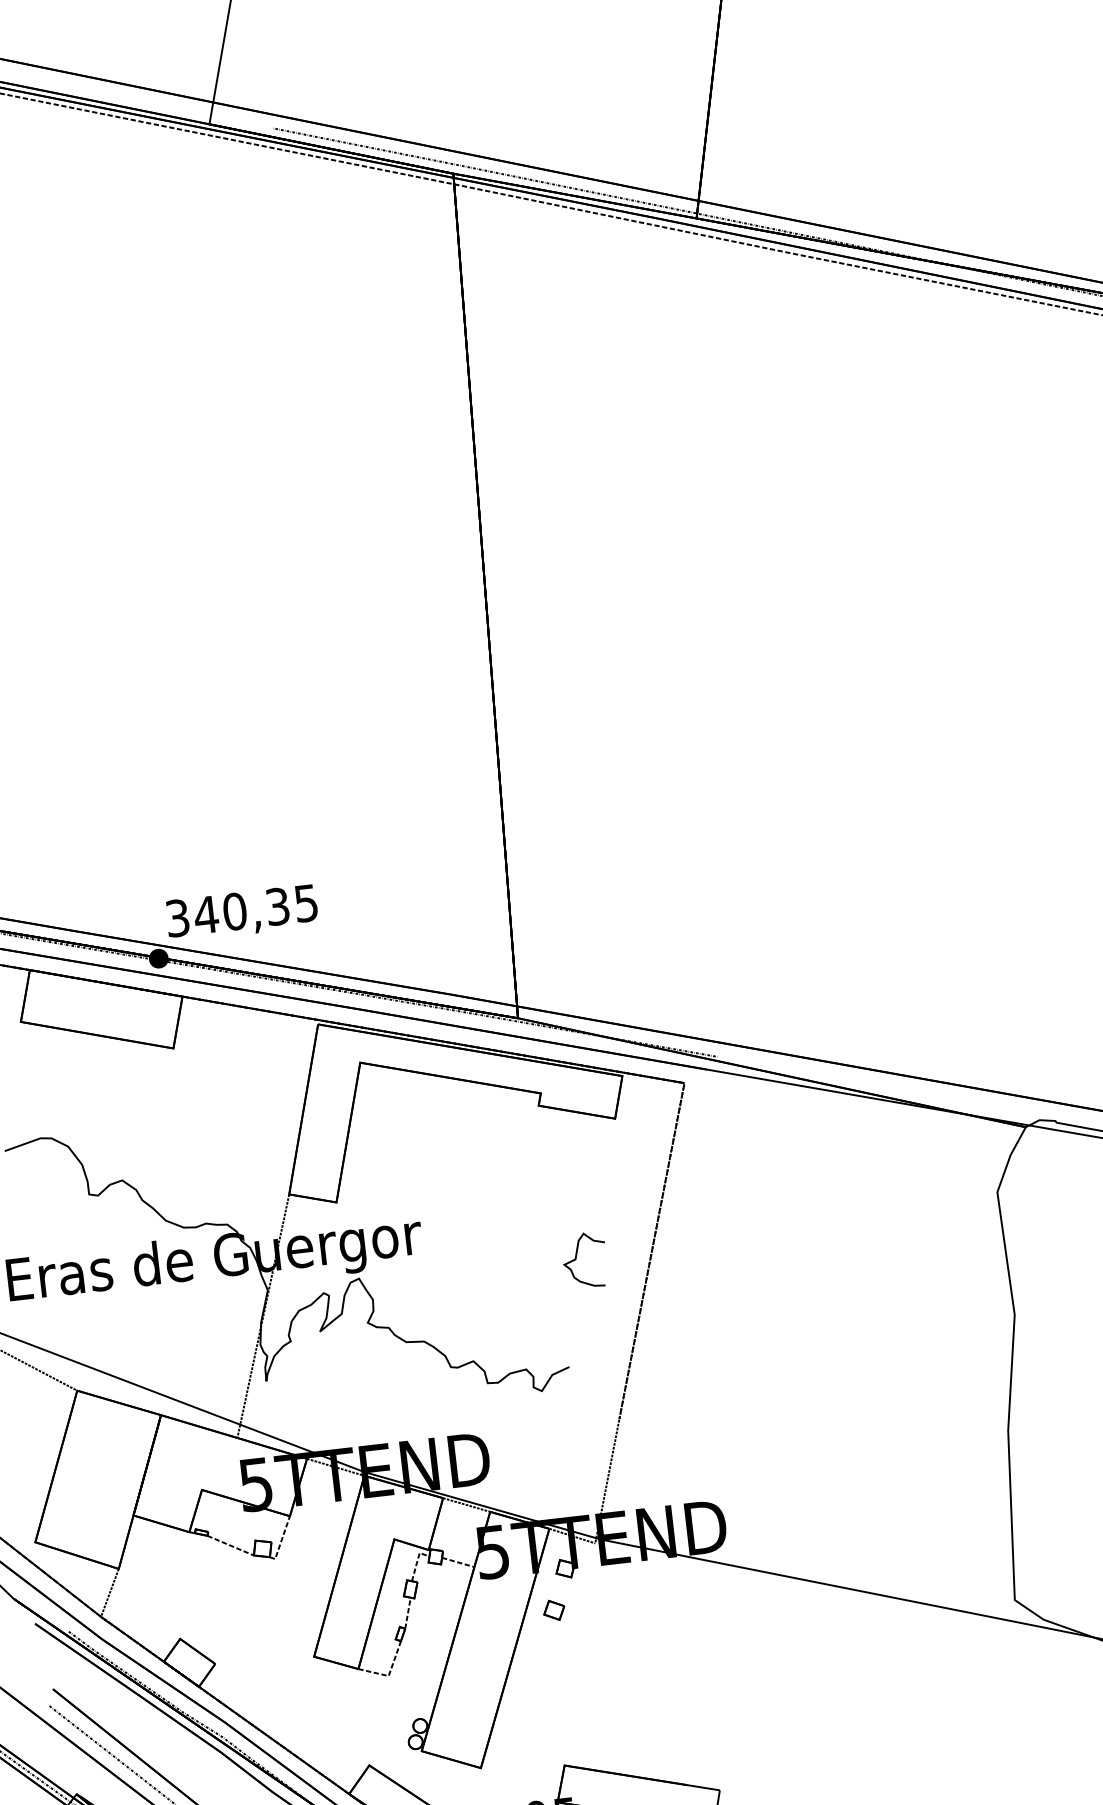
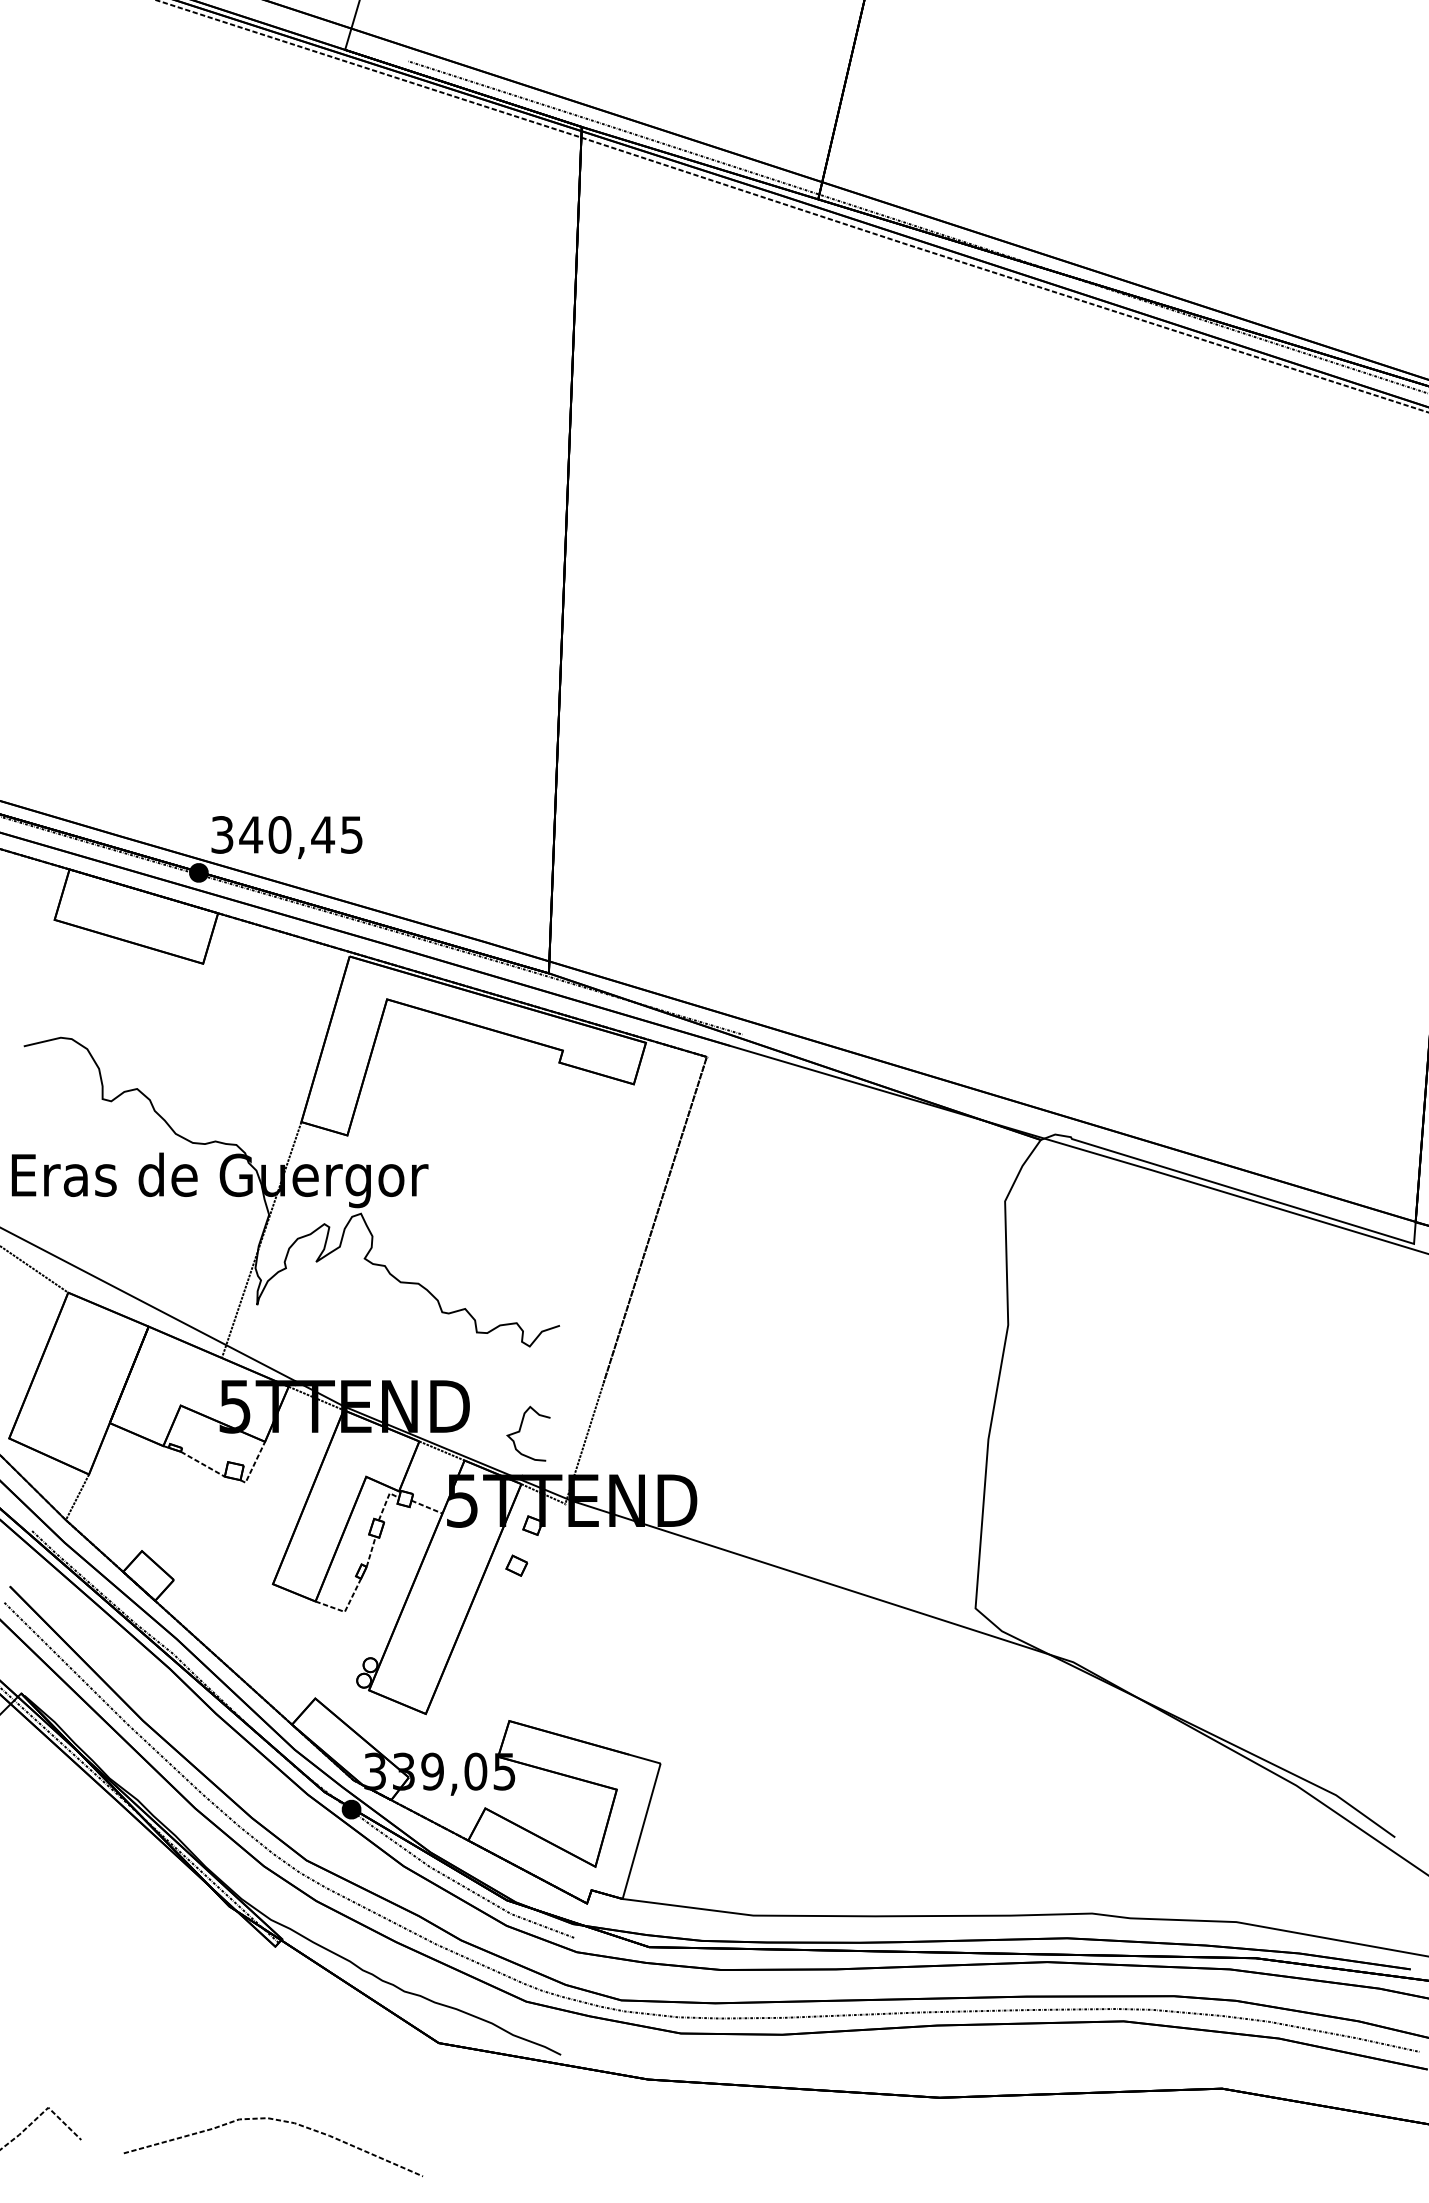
text: (278, 906) -> (323, 834), 340,35 -> 340,45
curve: (576, 1259) -> (520, 1431), moved

